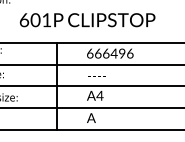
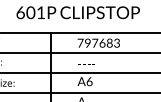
text: (110, 53) -> (99, 43), 666496 -> 797683
text: (99, 95) -> (89, 81), A4 -> A6

